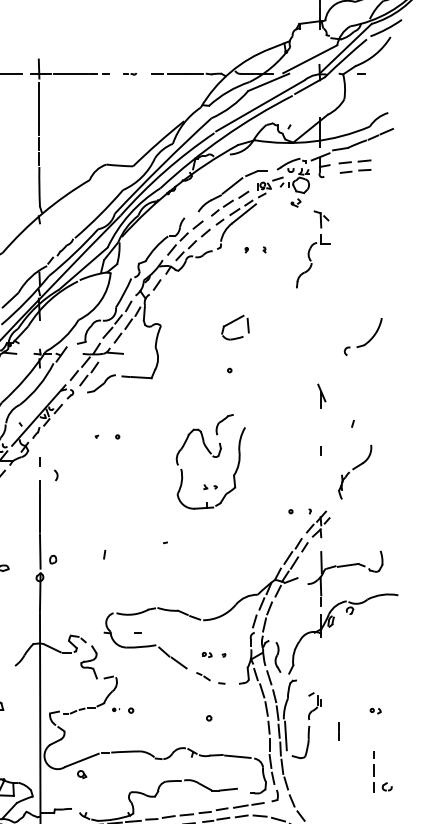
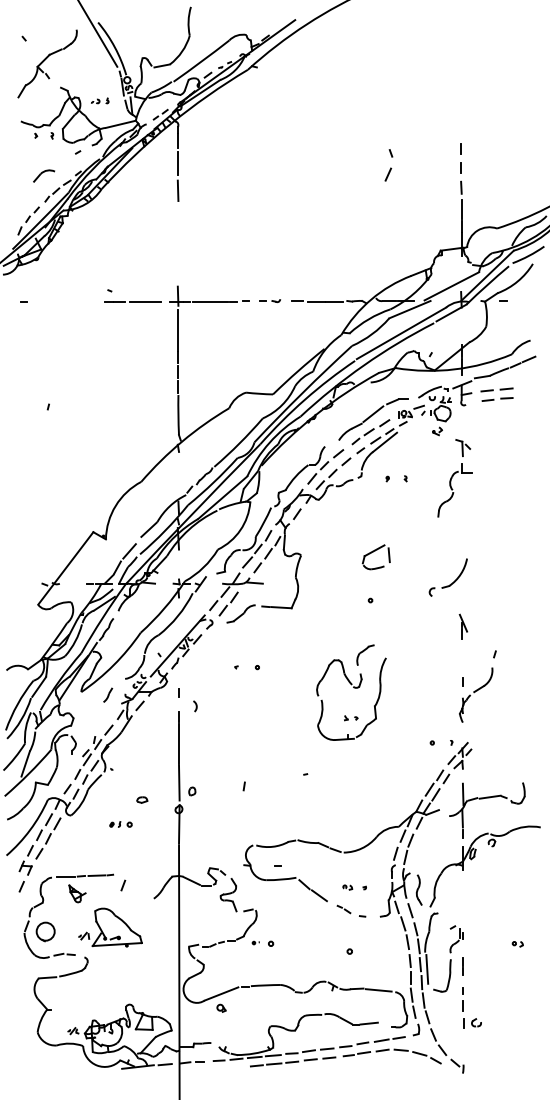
part: (129, 74) -> (269, 301), size x1.67
part: (365, 342) -> (450, 583), moved
part: (355, 471) -> (476, 694), moved
line: (338, 731) -> (462, 966), moved
part: (374, 771) -> (463, 1007), moved

